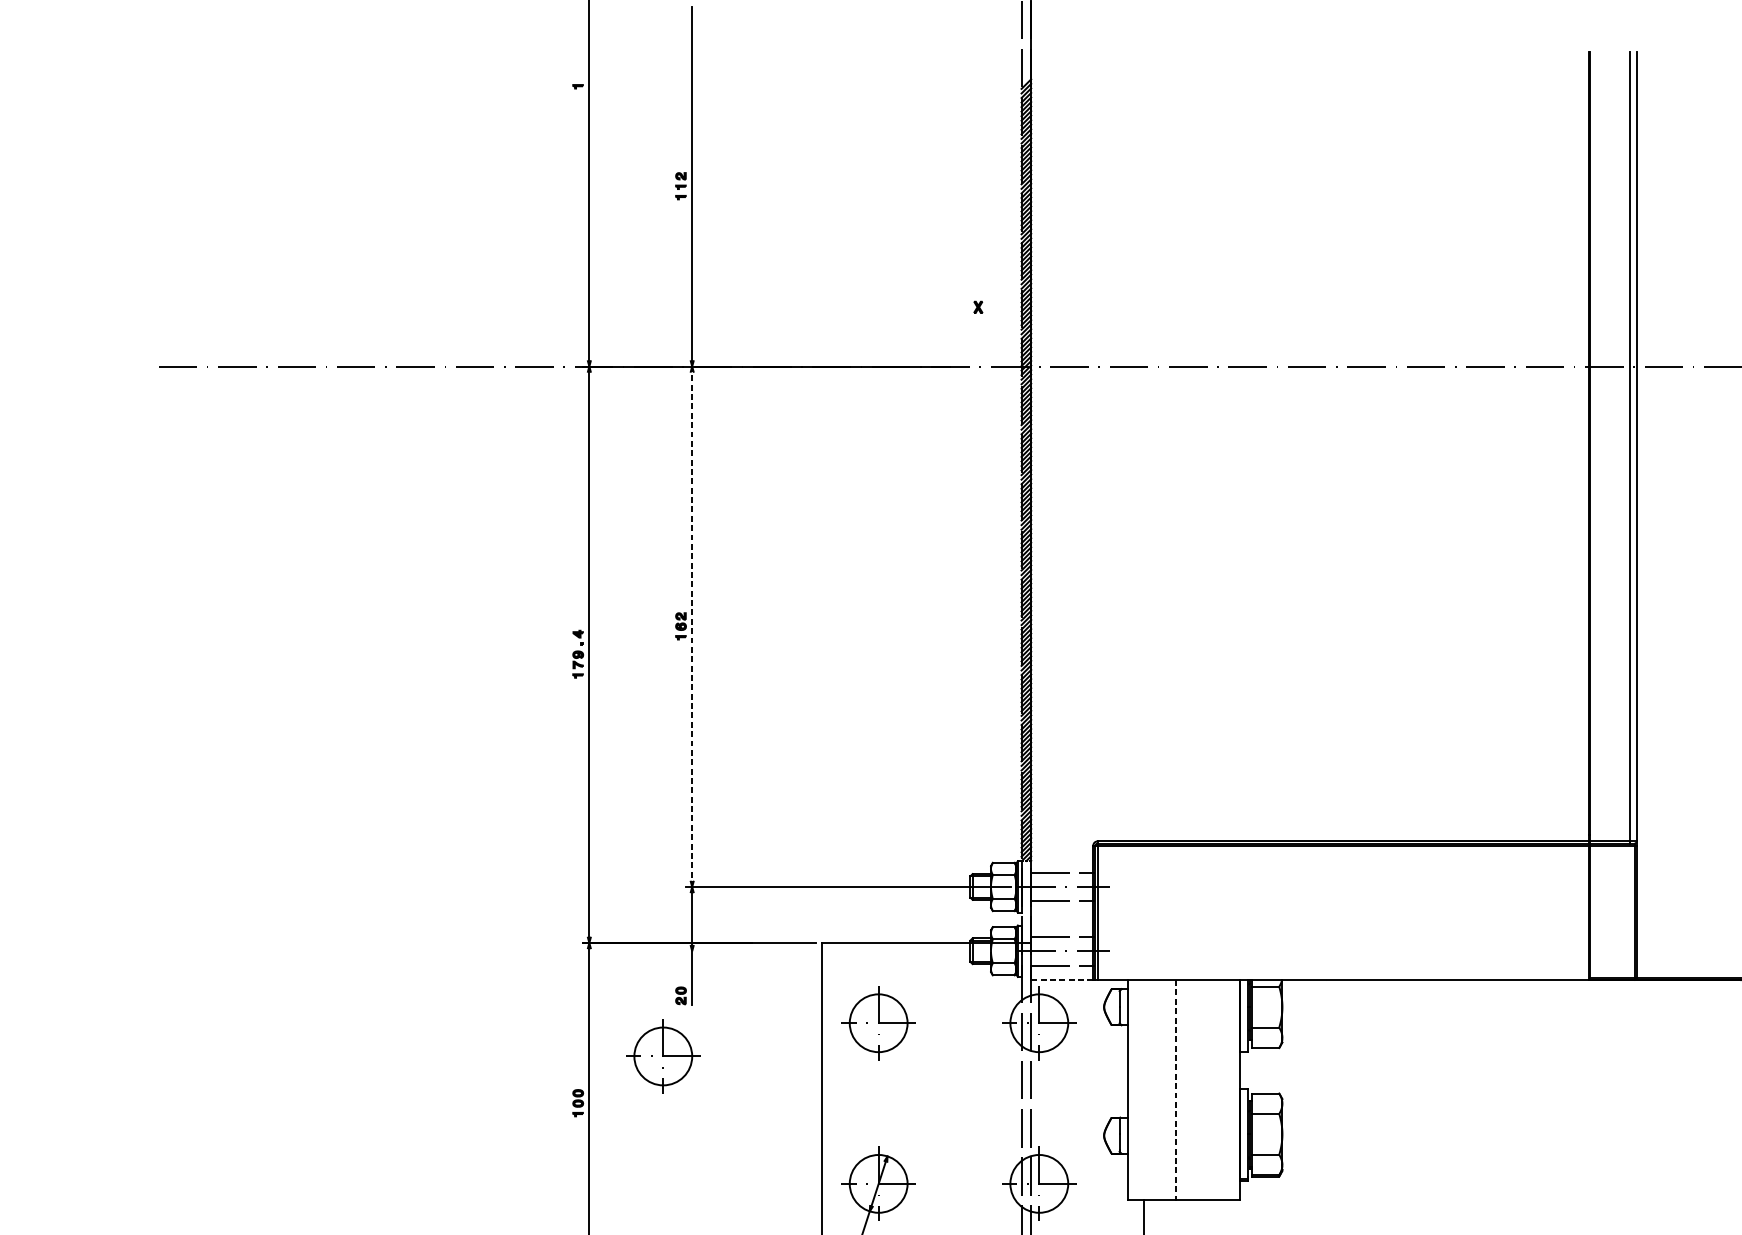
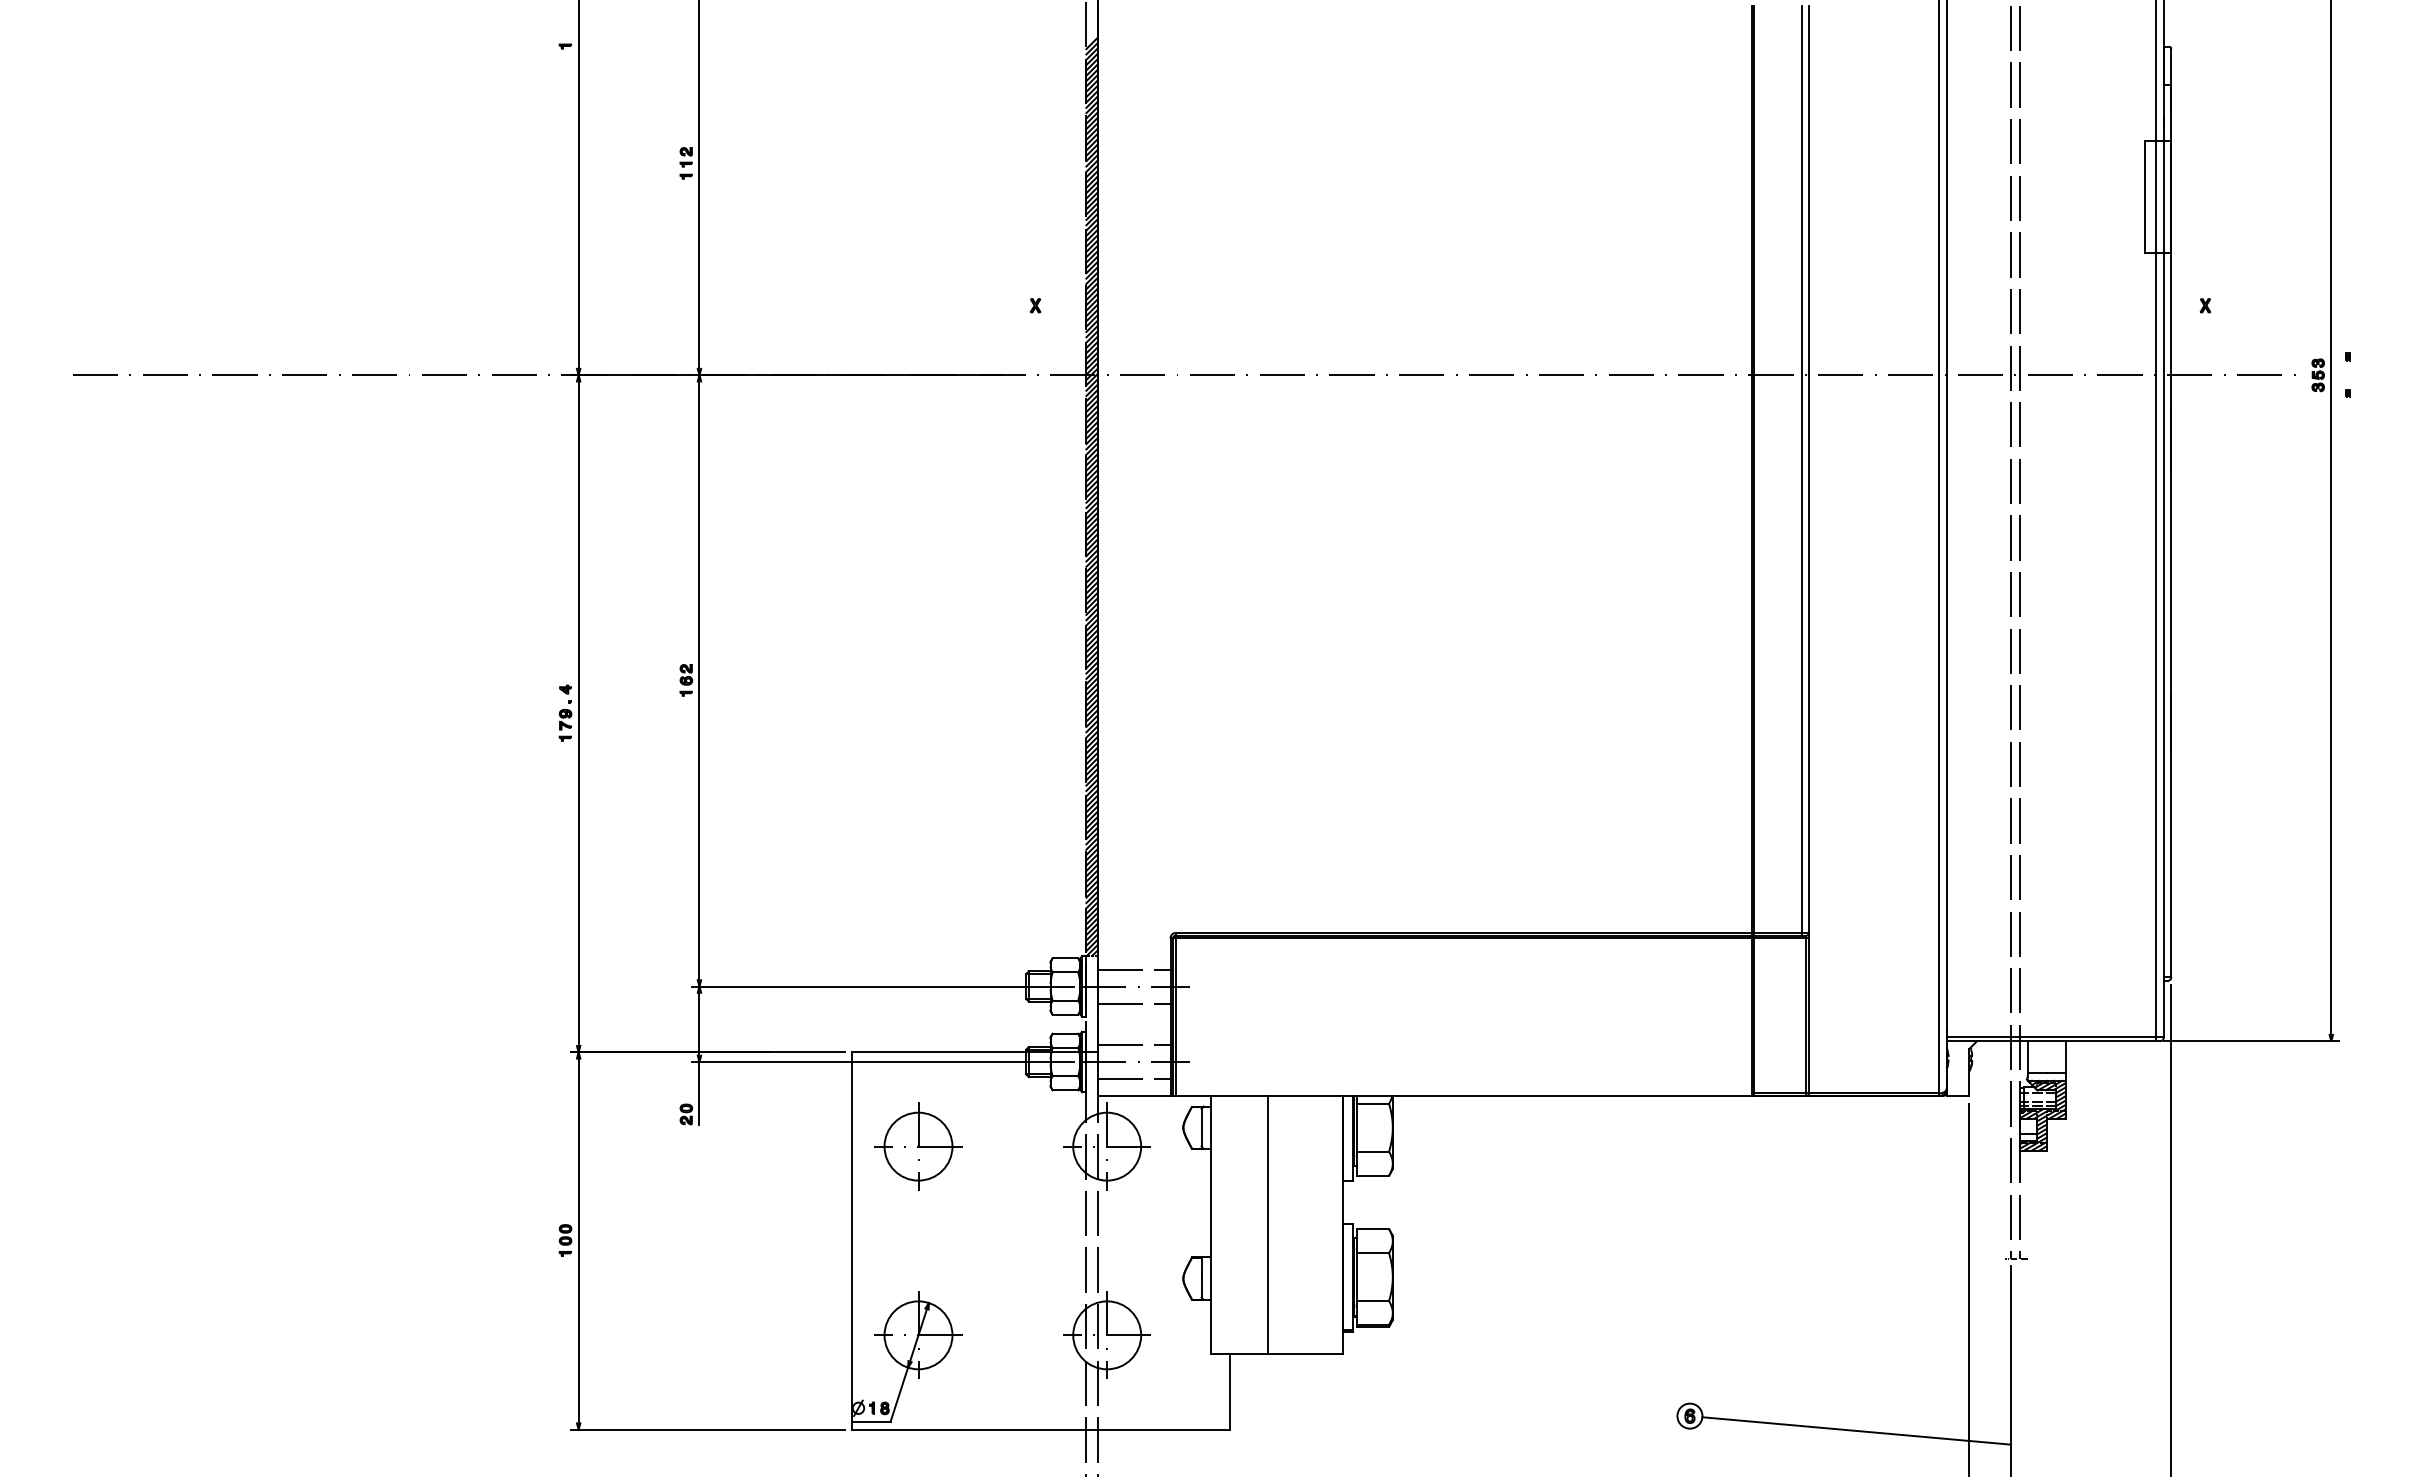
line: (692, 626) -> (699, 680), dashed -> solid
line: (848, 951) -> (882, 1062), added
line: (1062, 979) -> (1134, 1095), dashed -> solid
part: (663, 1056) -> (665, 1185), removed
line: (1175, 1090) -> (1267, 1225), dashed -> solid

